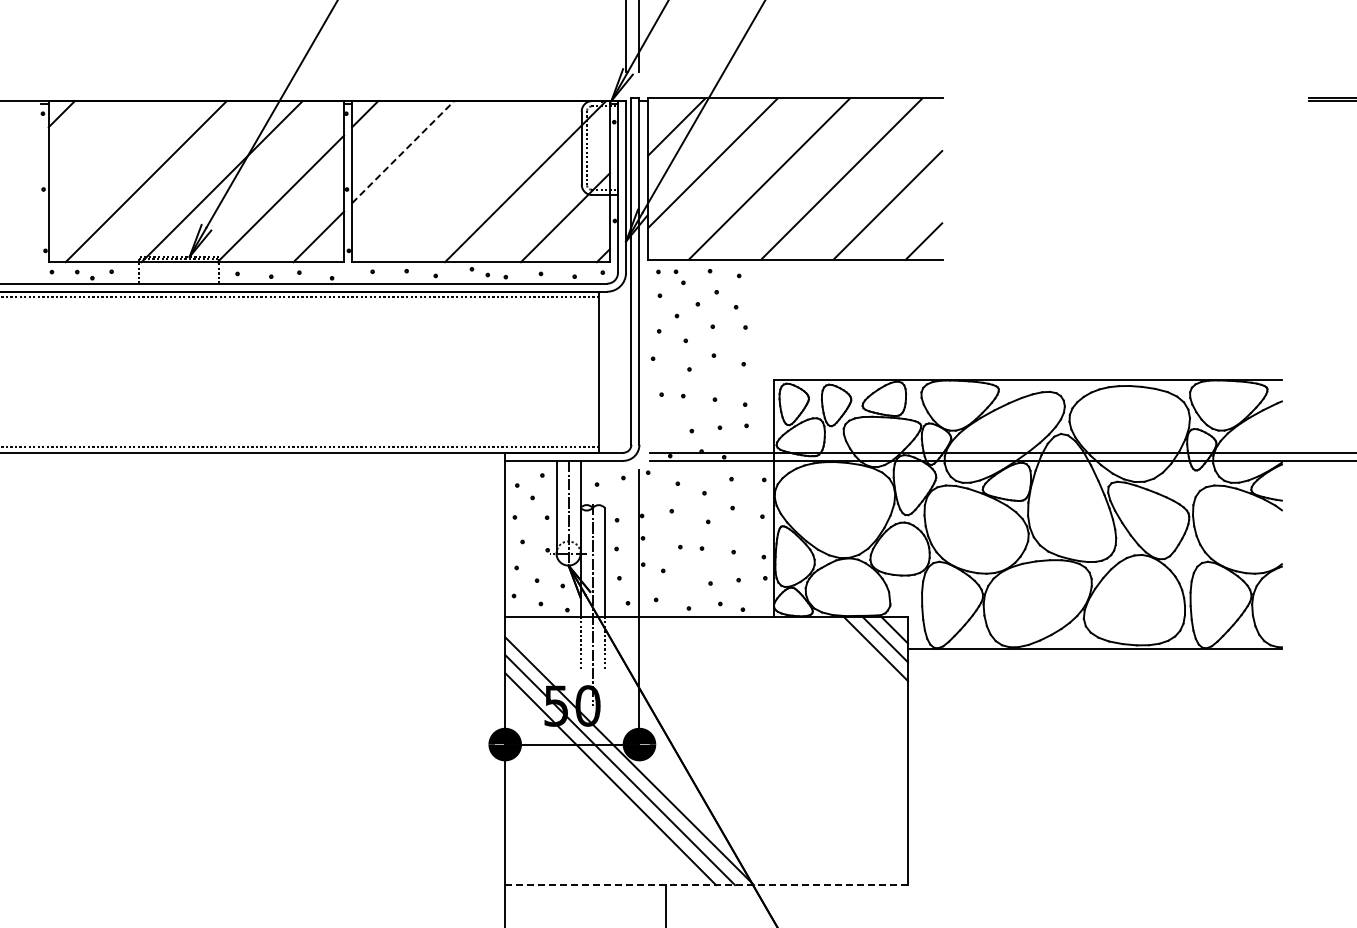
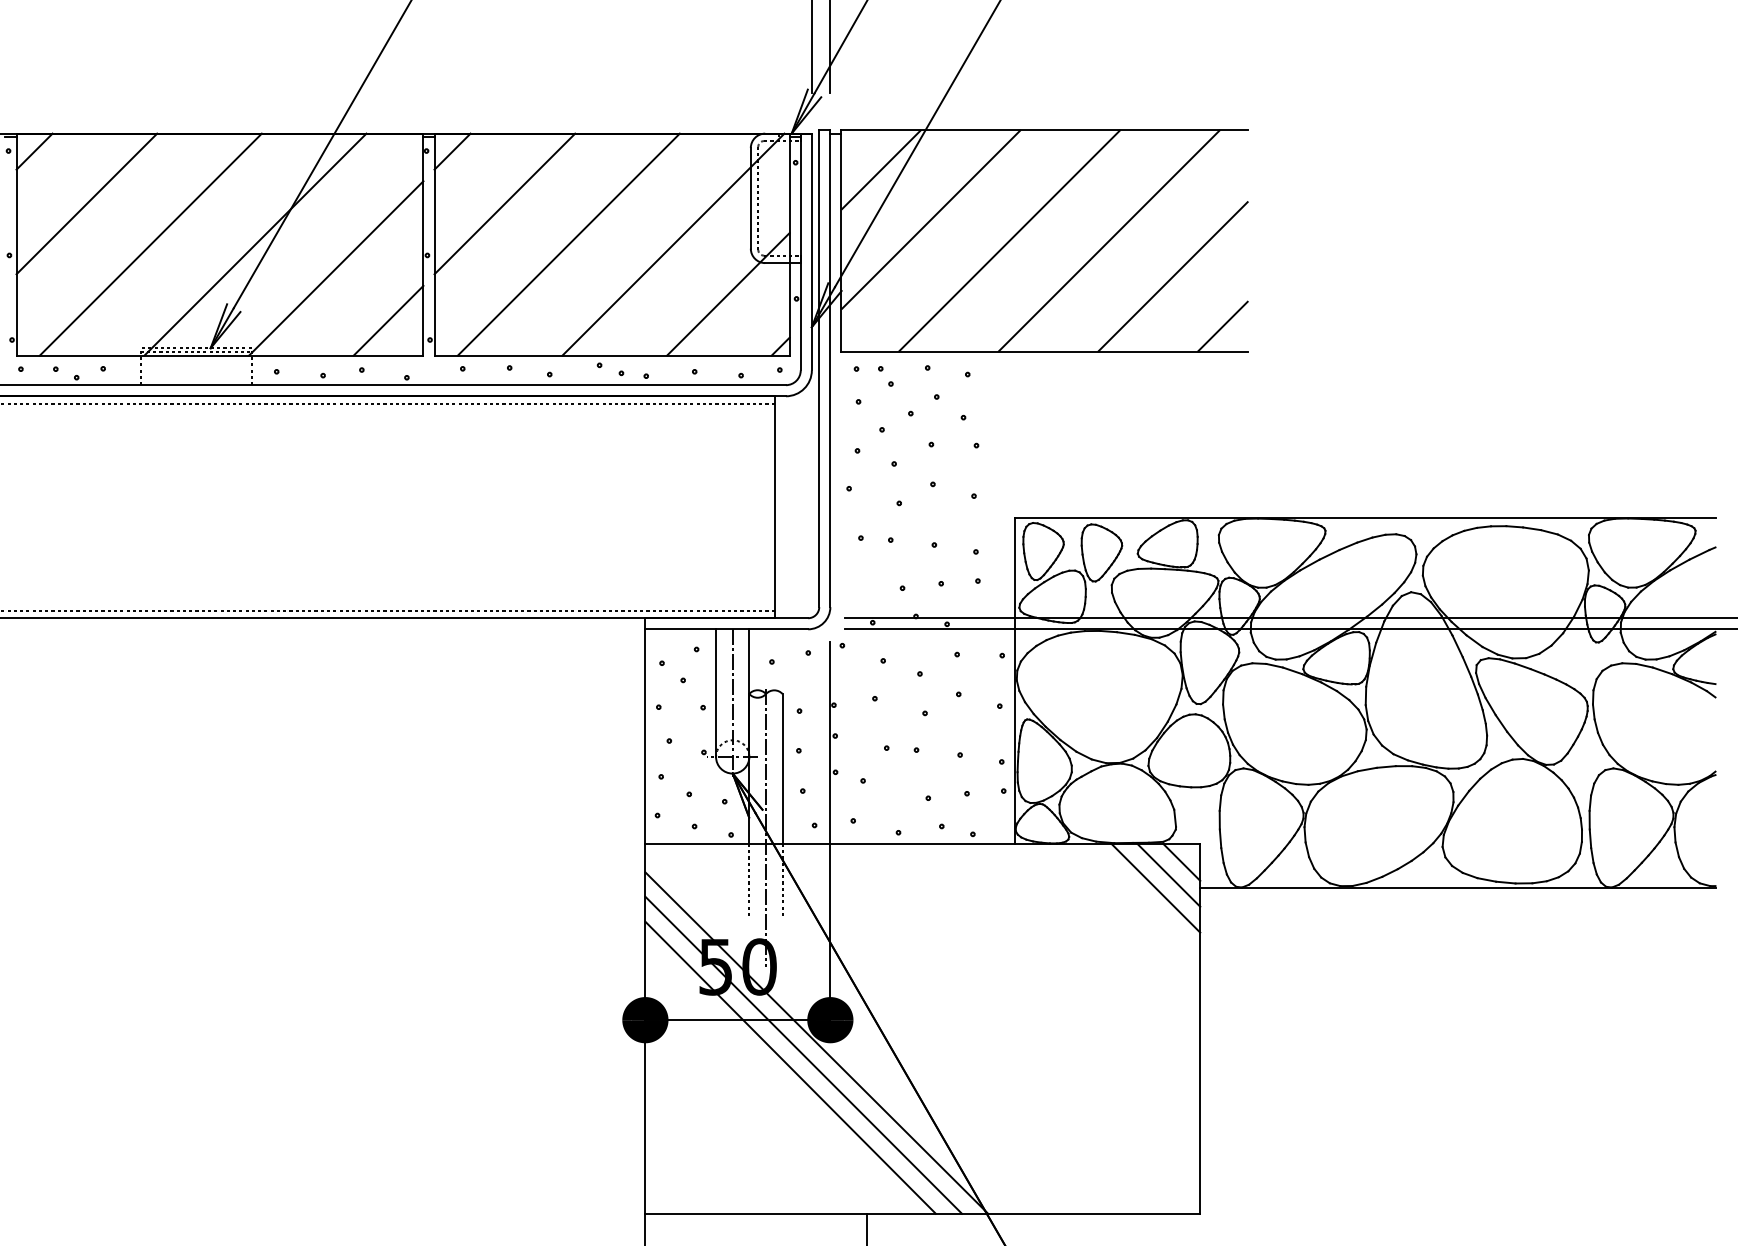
line: (403, 151) -> (505, 203), dashed -> solid
line: (99, 152) -> (86, 204), added
line: (449, 181) -> (568, 244), added
line: (707, 885) -> (924, 1214), dashed -> solid

